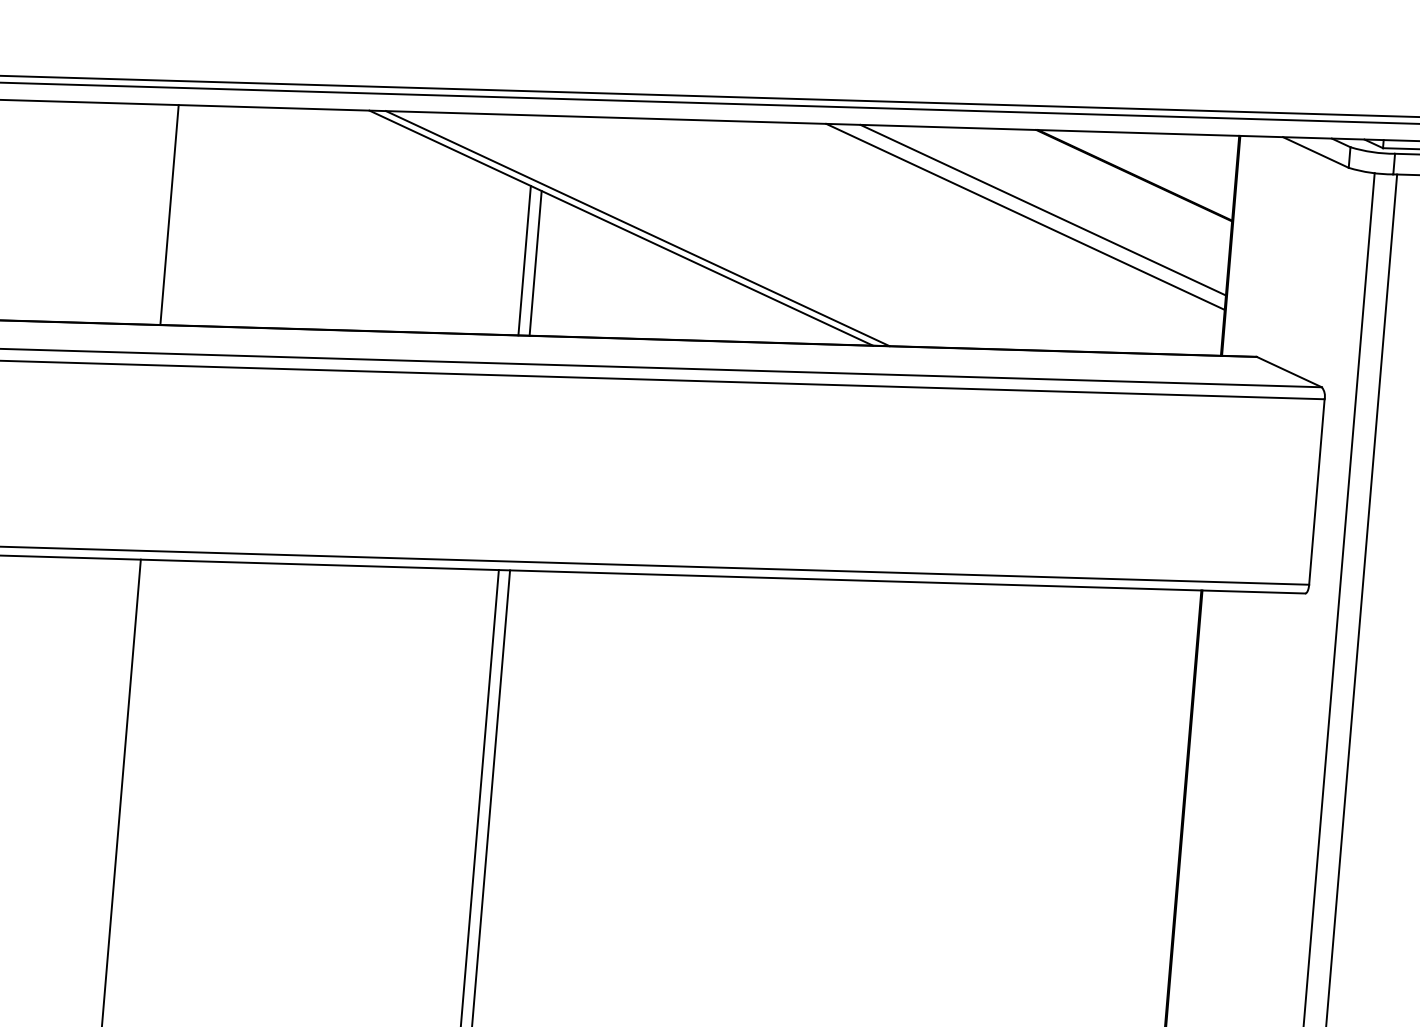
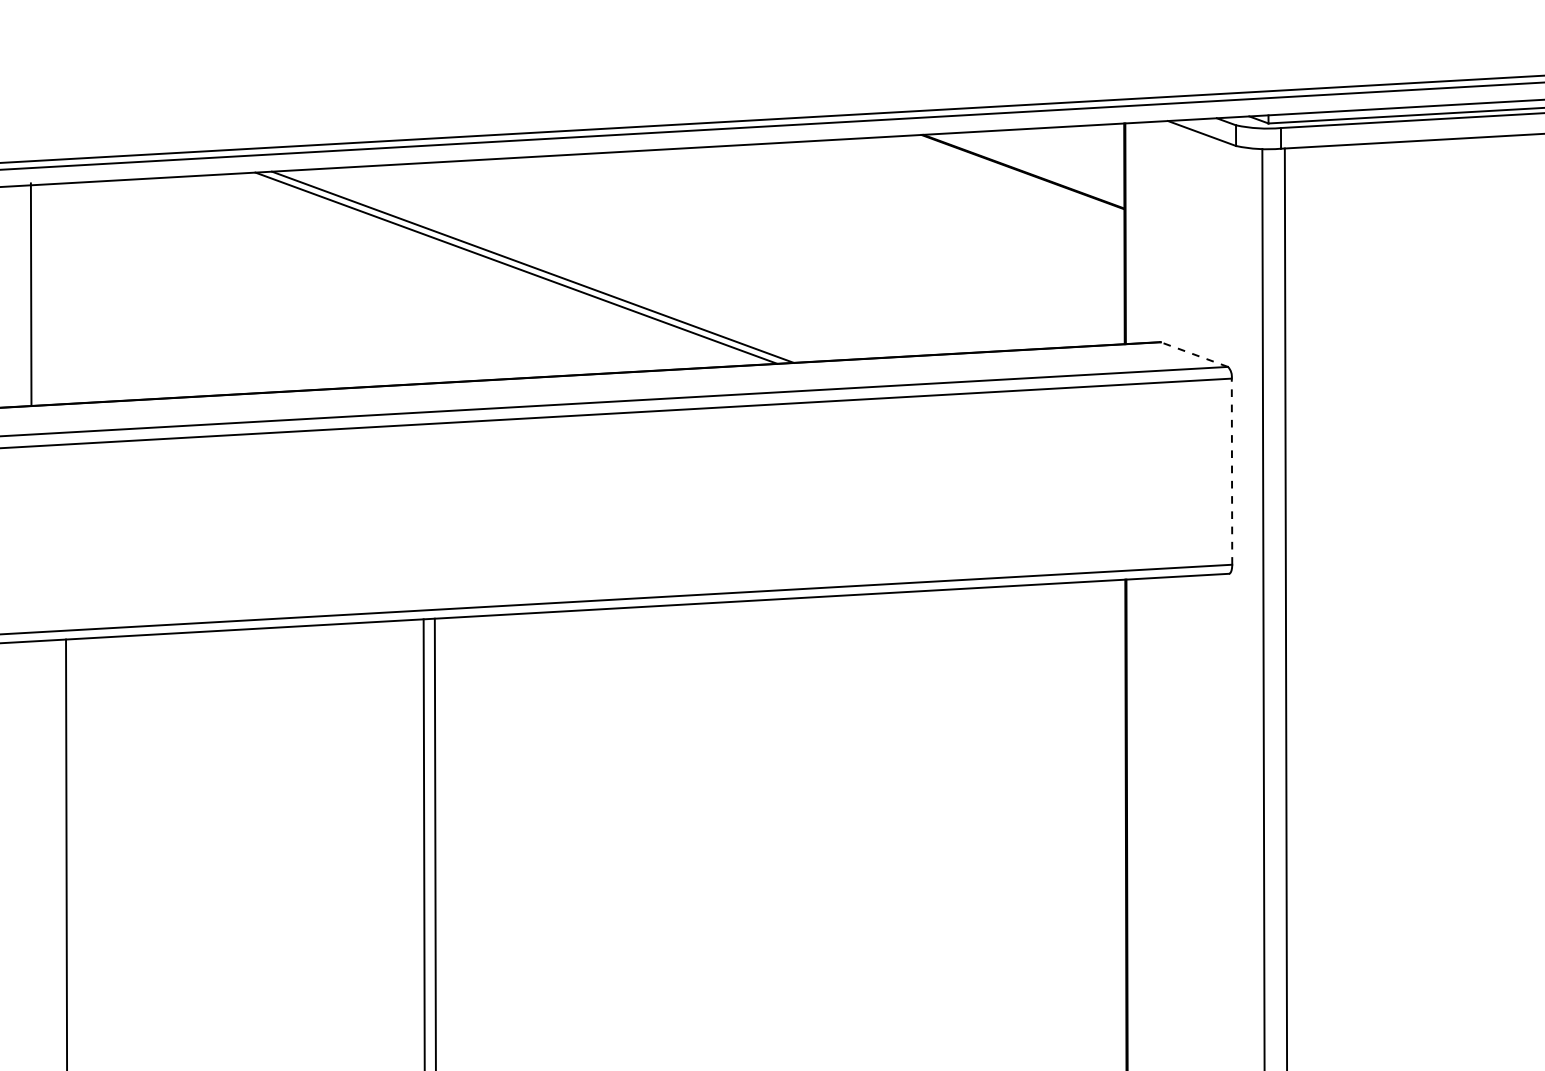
line: (1042, 209) -> (934, 213), removed
line: (168, 214) -> (30, 293), moved
line: (1024, 216) -> (917, 222), removed
line: (524, 260) -> (422, 308), removed
line: (535, 263) -> (433, 310), removed
line: (1289, 372) -> (1194, 354), solid -> dashed
line: (1317, 491) -> (1232, 471), solid -> dashed

